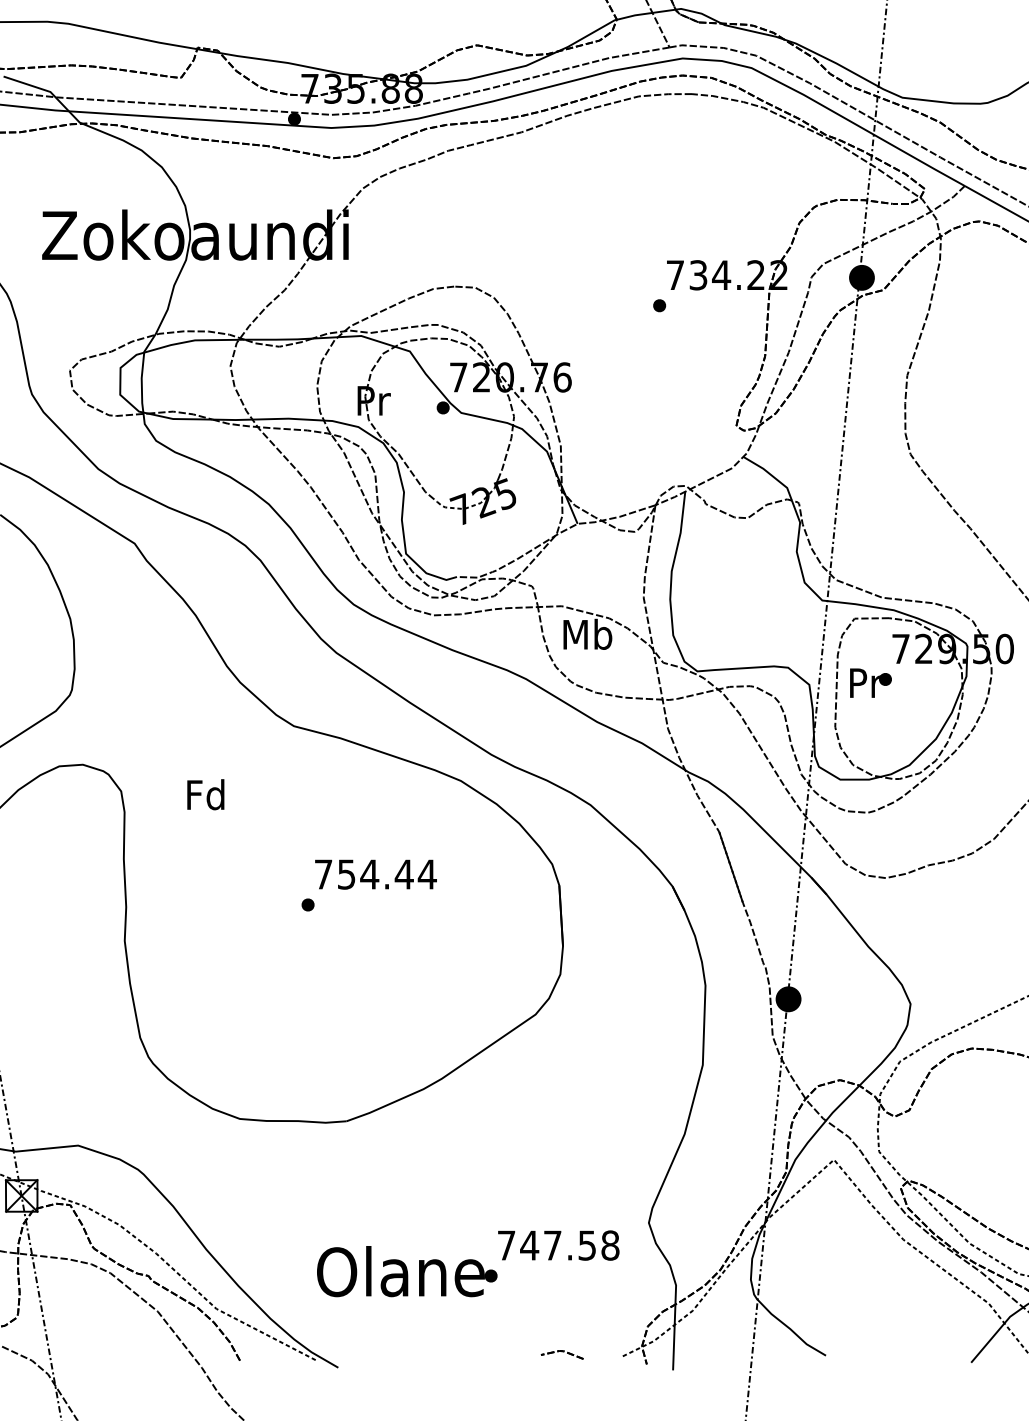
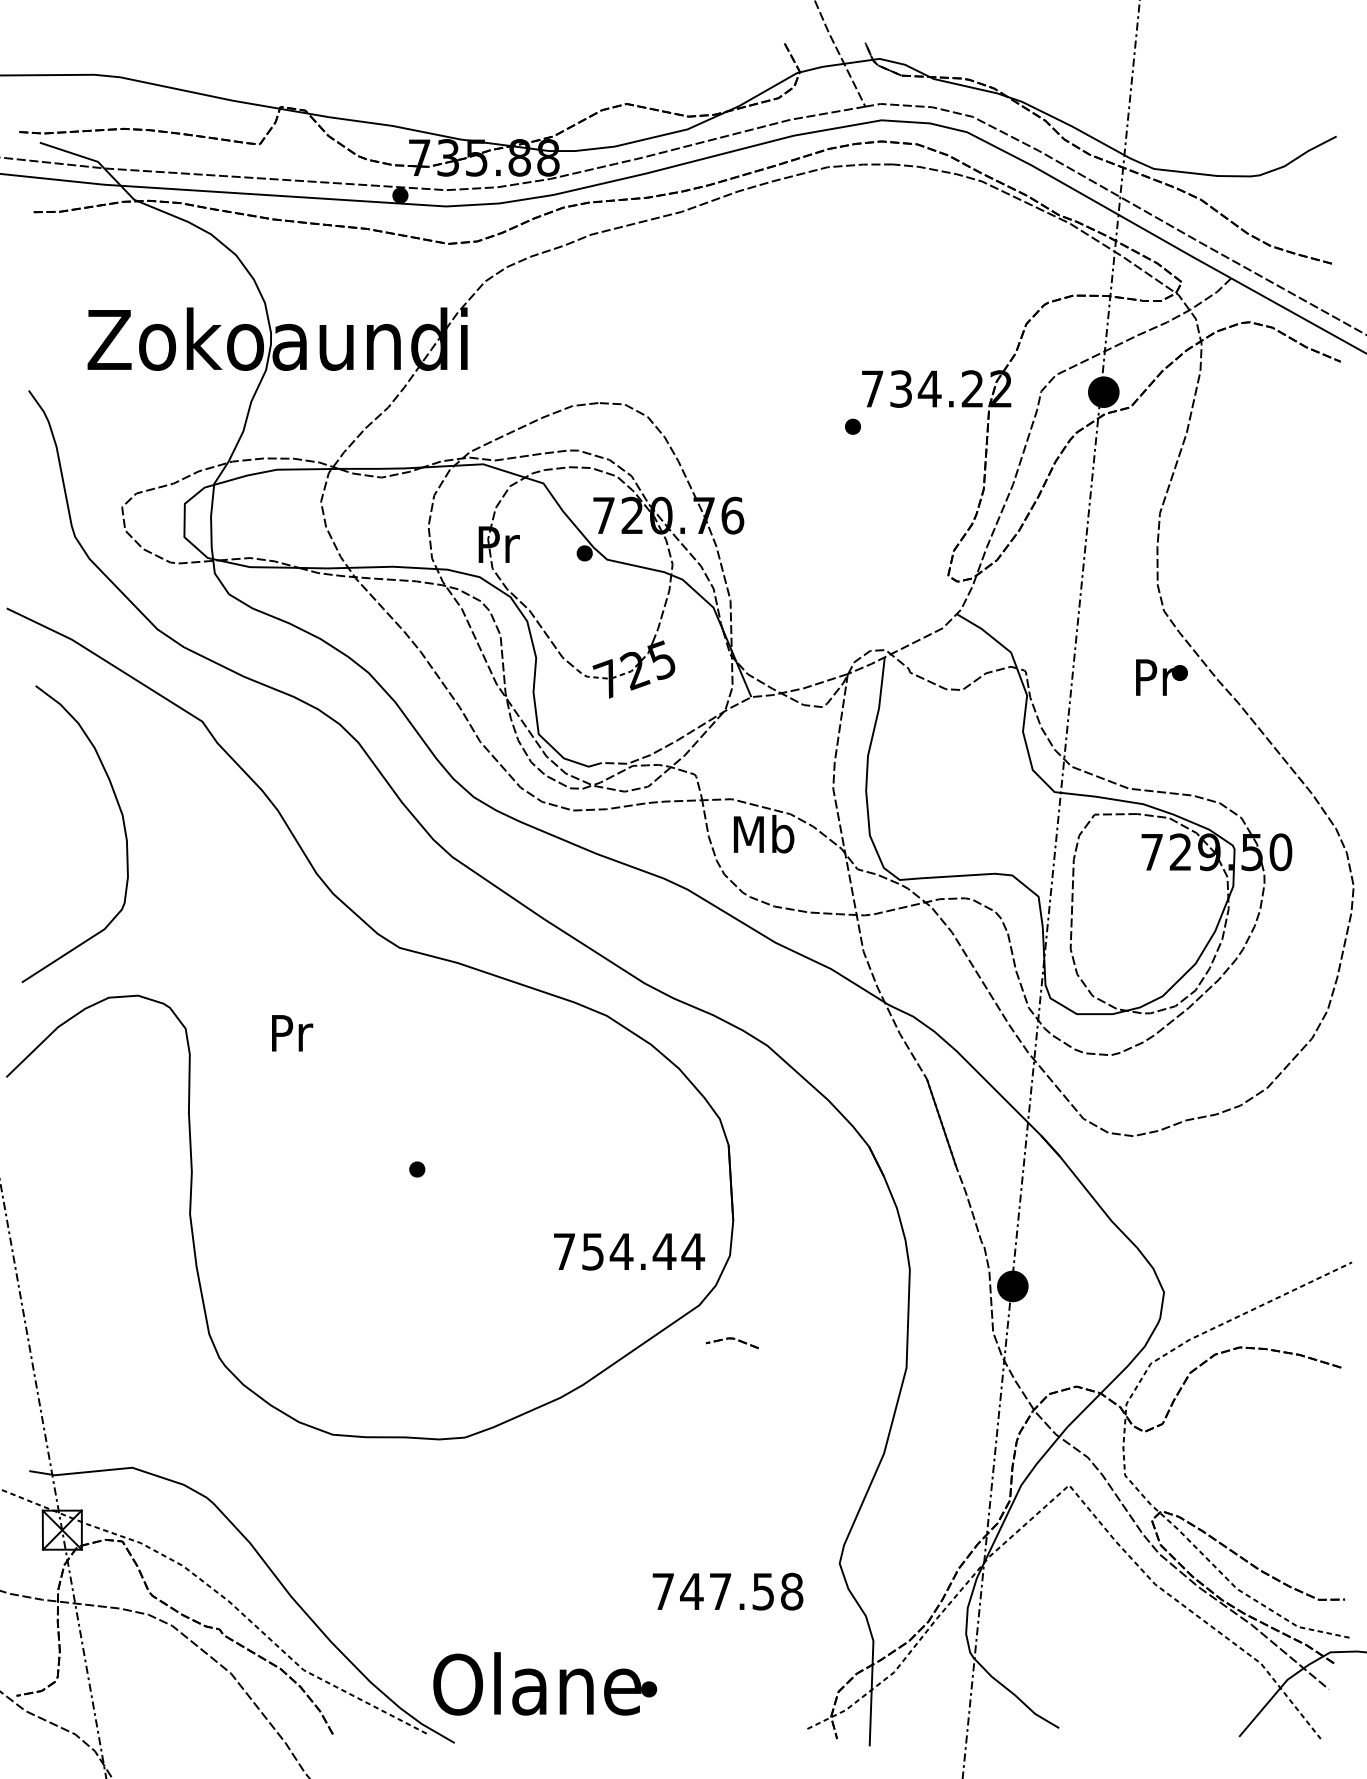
text: (870, 683) -> (1161, 677), moved
text: (205, 794) -> (290, 1032), Fd -> Pr
text: (376, 874) -> (629, 1251), moved
text: (407, 1271) -> (545, 1683), moved
part: (561, 1354) -> (731, 1342), moved

